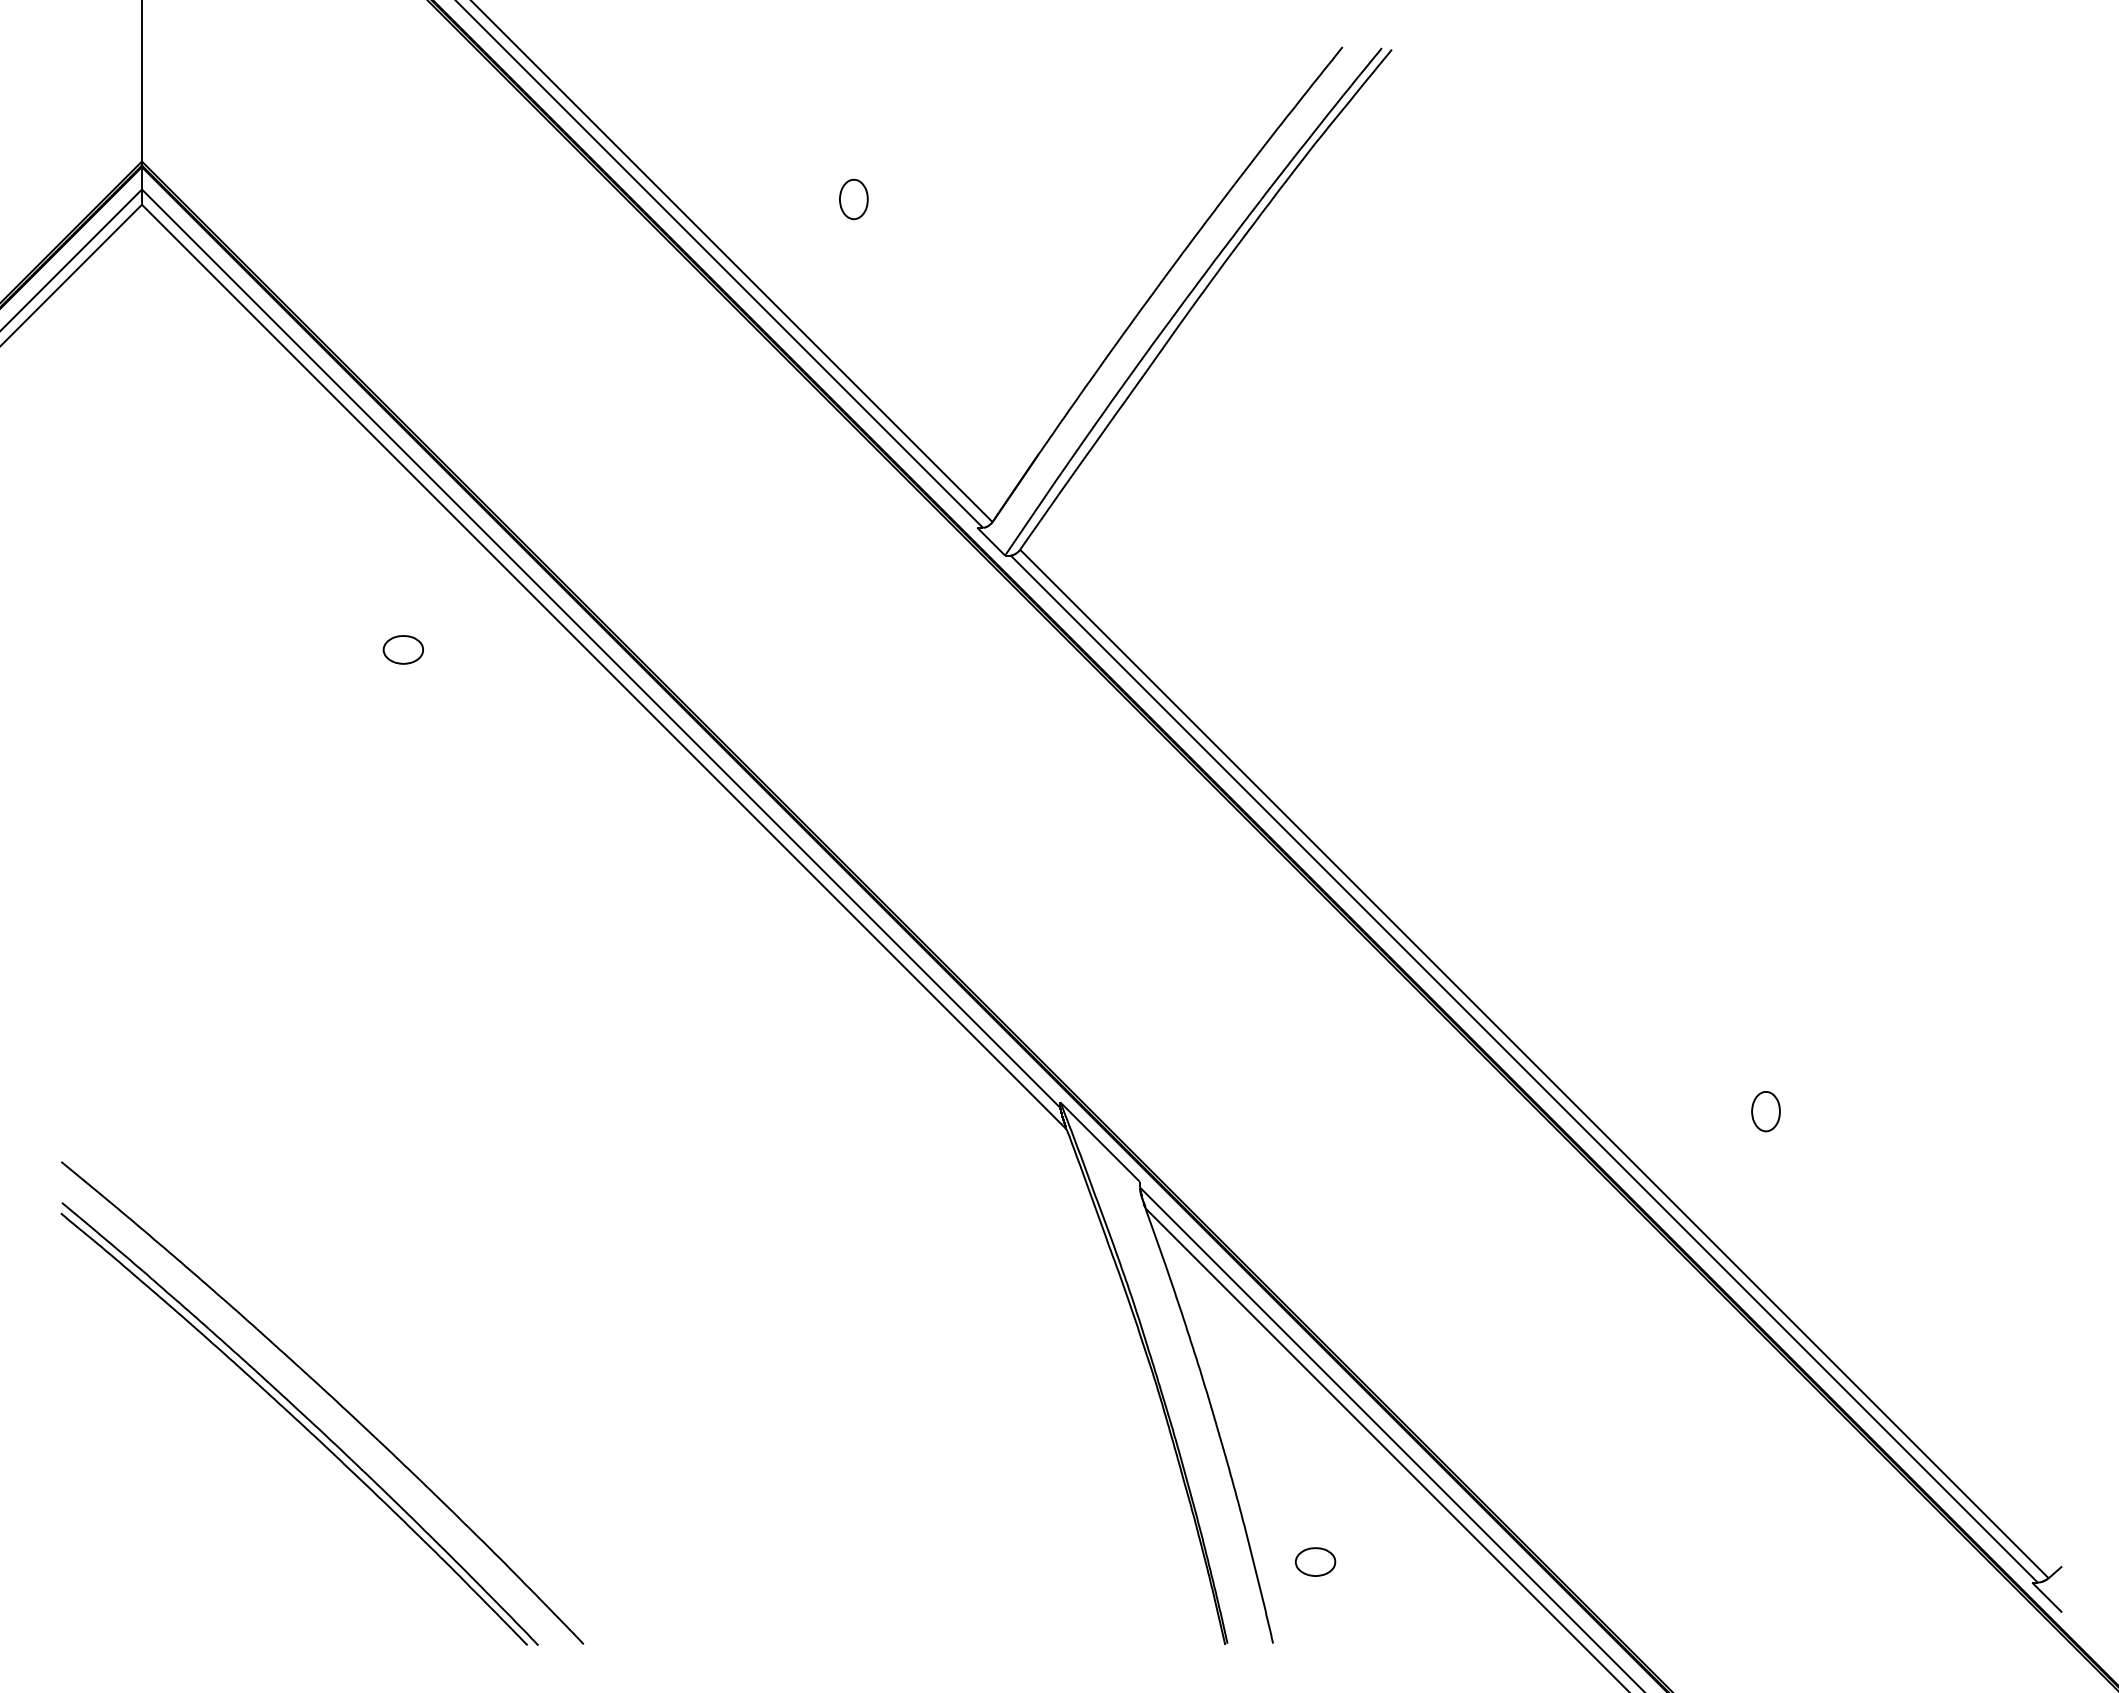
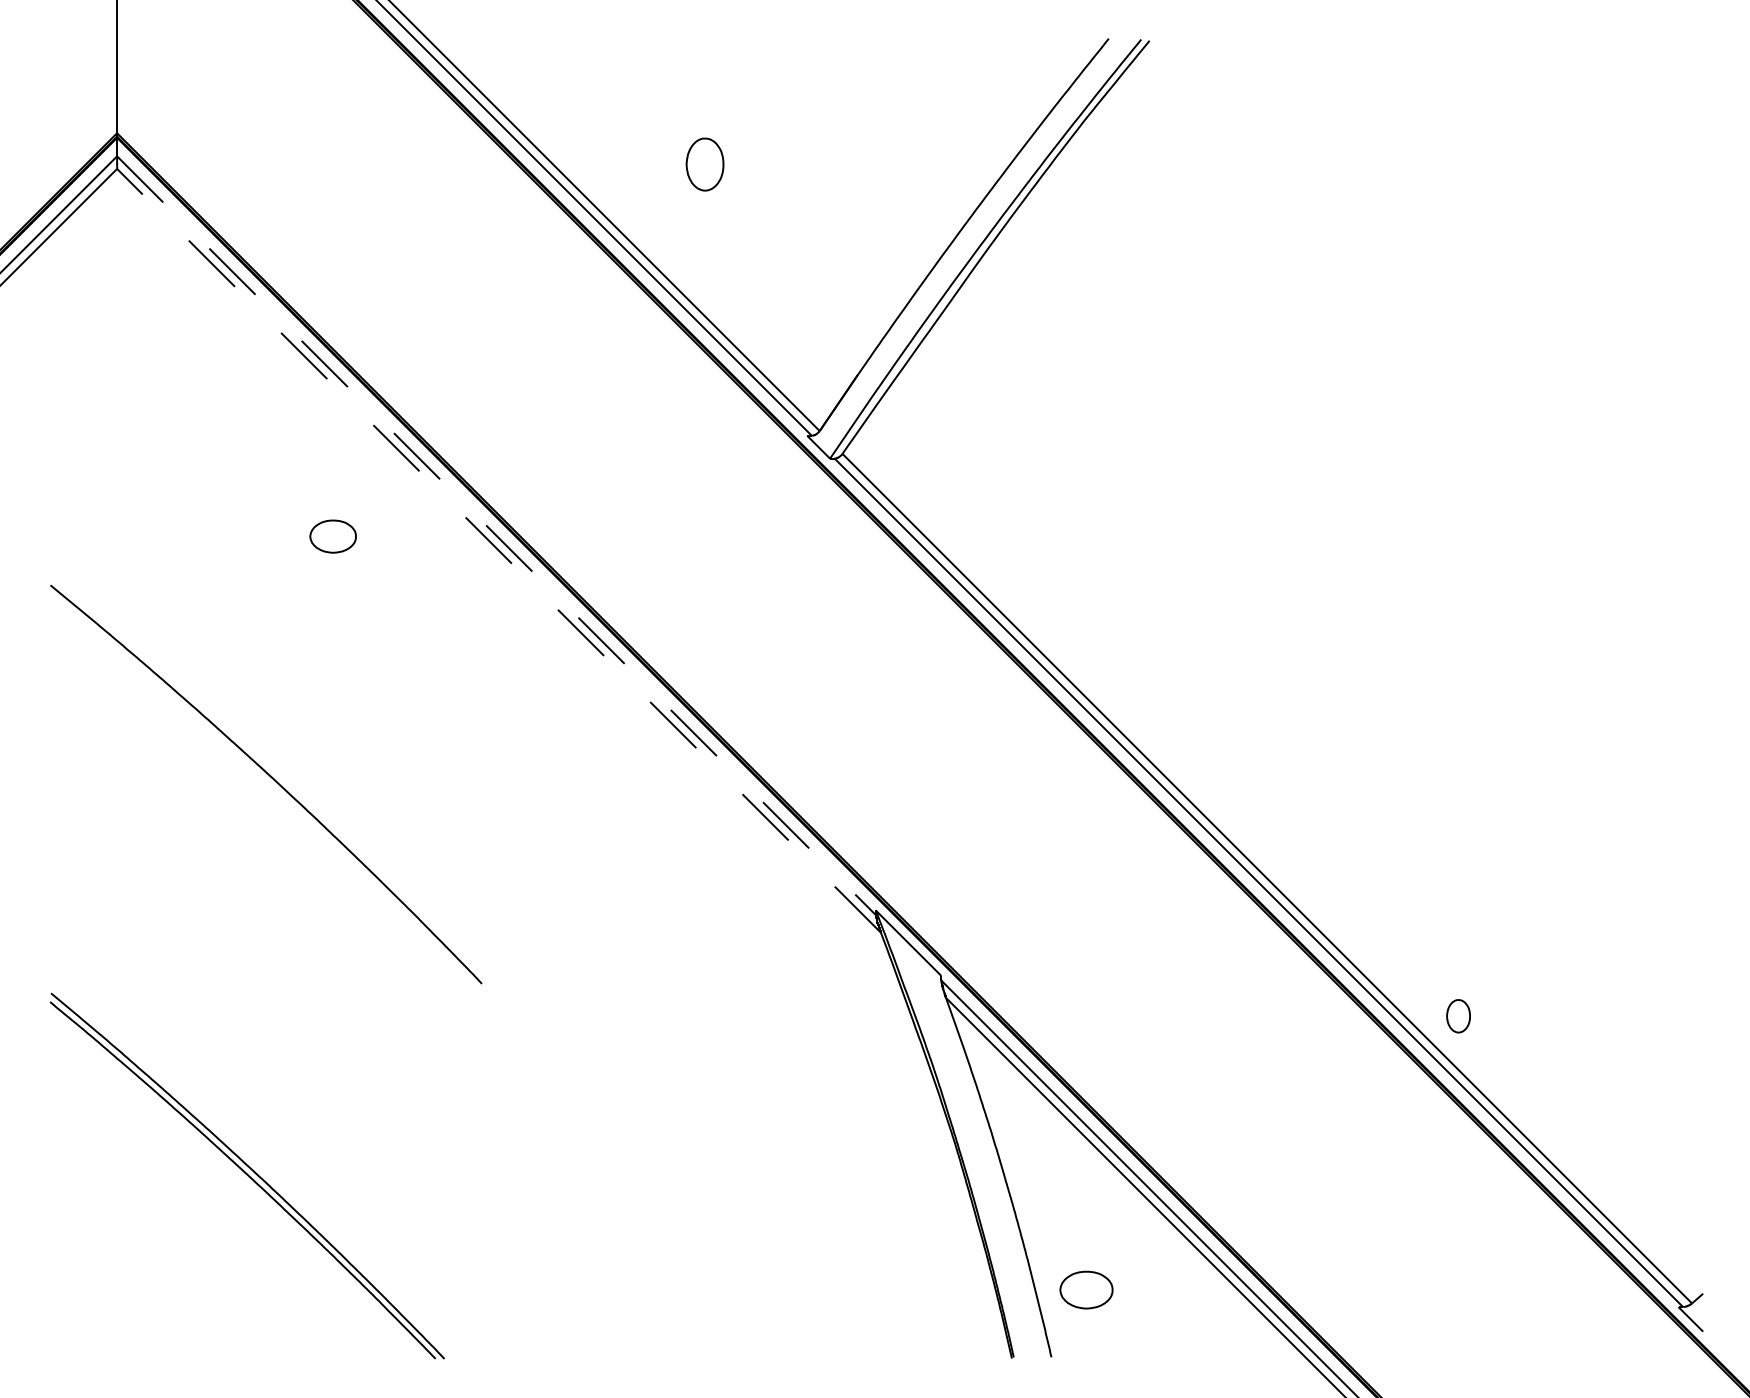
part: (853, 199) -> (704, 164), size x1.6
part: (402, 649) -> (332, 536), size x1.4
line: (601, 649) -> (496, 536), solid -> dashed
line: (604, 667) -> (499, 551), solid -> dashed
part: (1765, 1111) -> (1458, 1016), moved
curve: (328, 1395) -> (271, 778), moved
part: (1315, 1561) -> (1086, 1289), size x1.6

